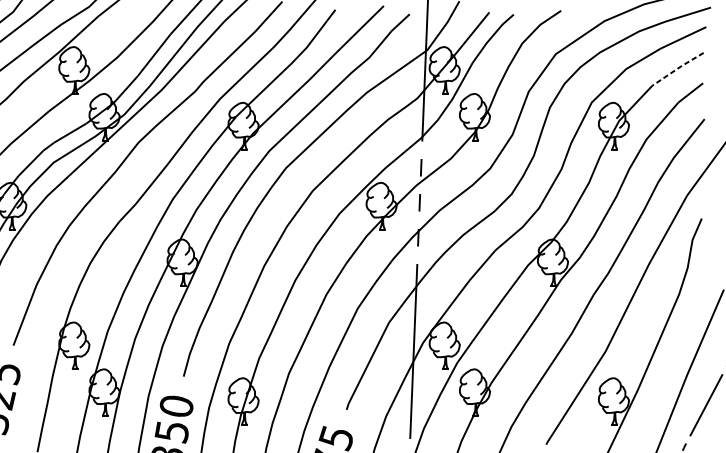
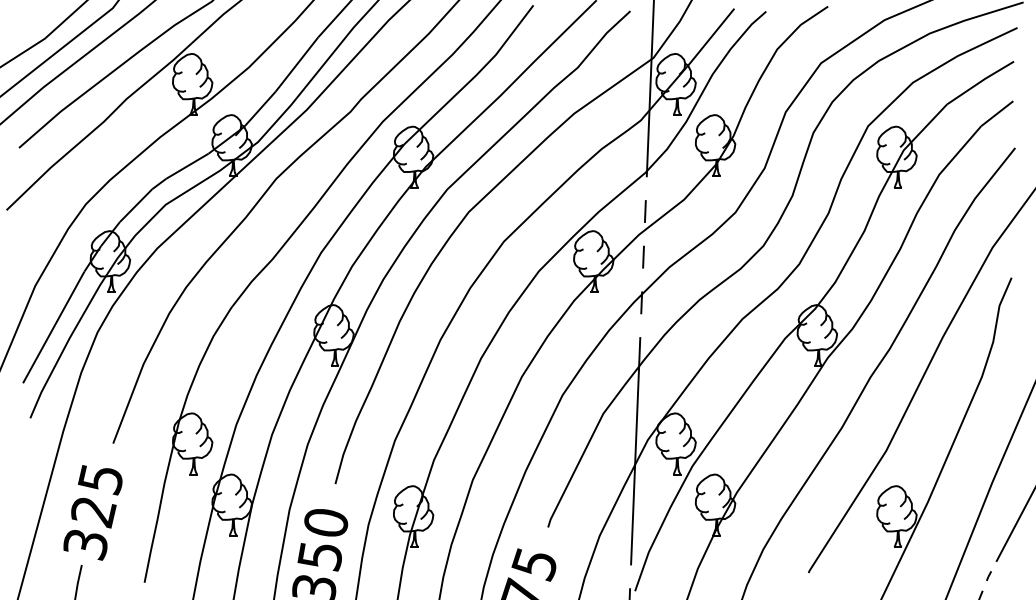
line: (677, 68) -> (980, 81), dashed -> solid

